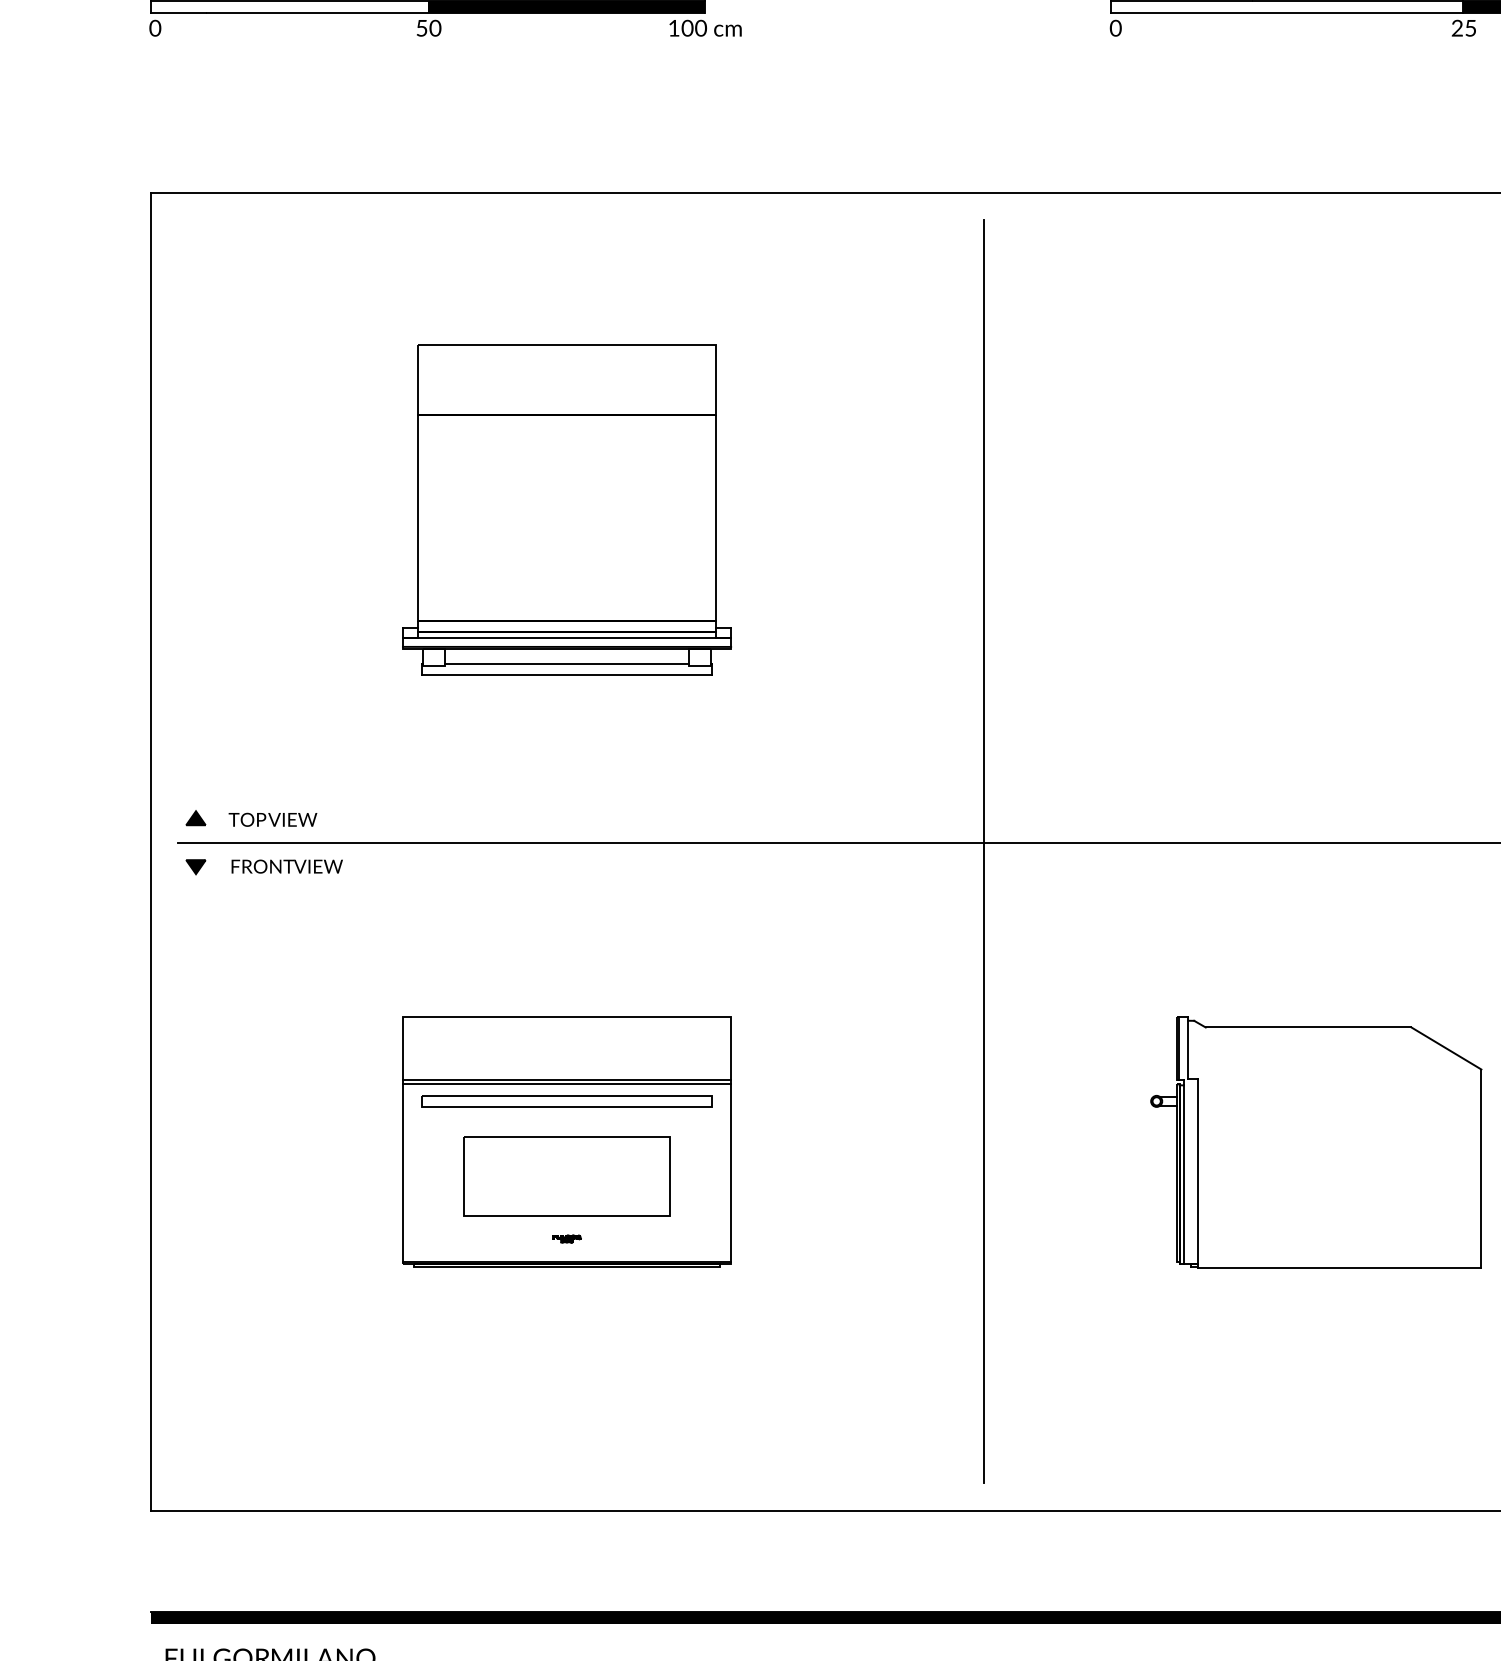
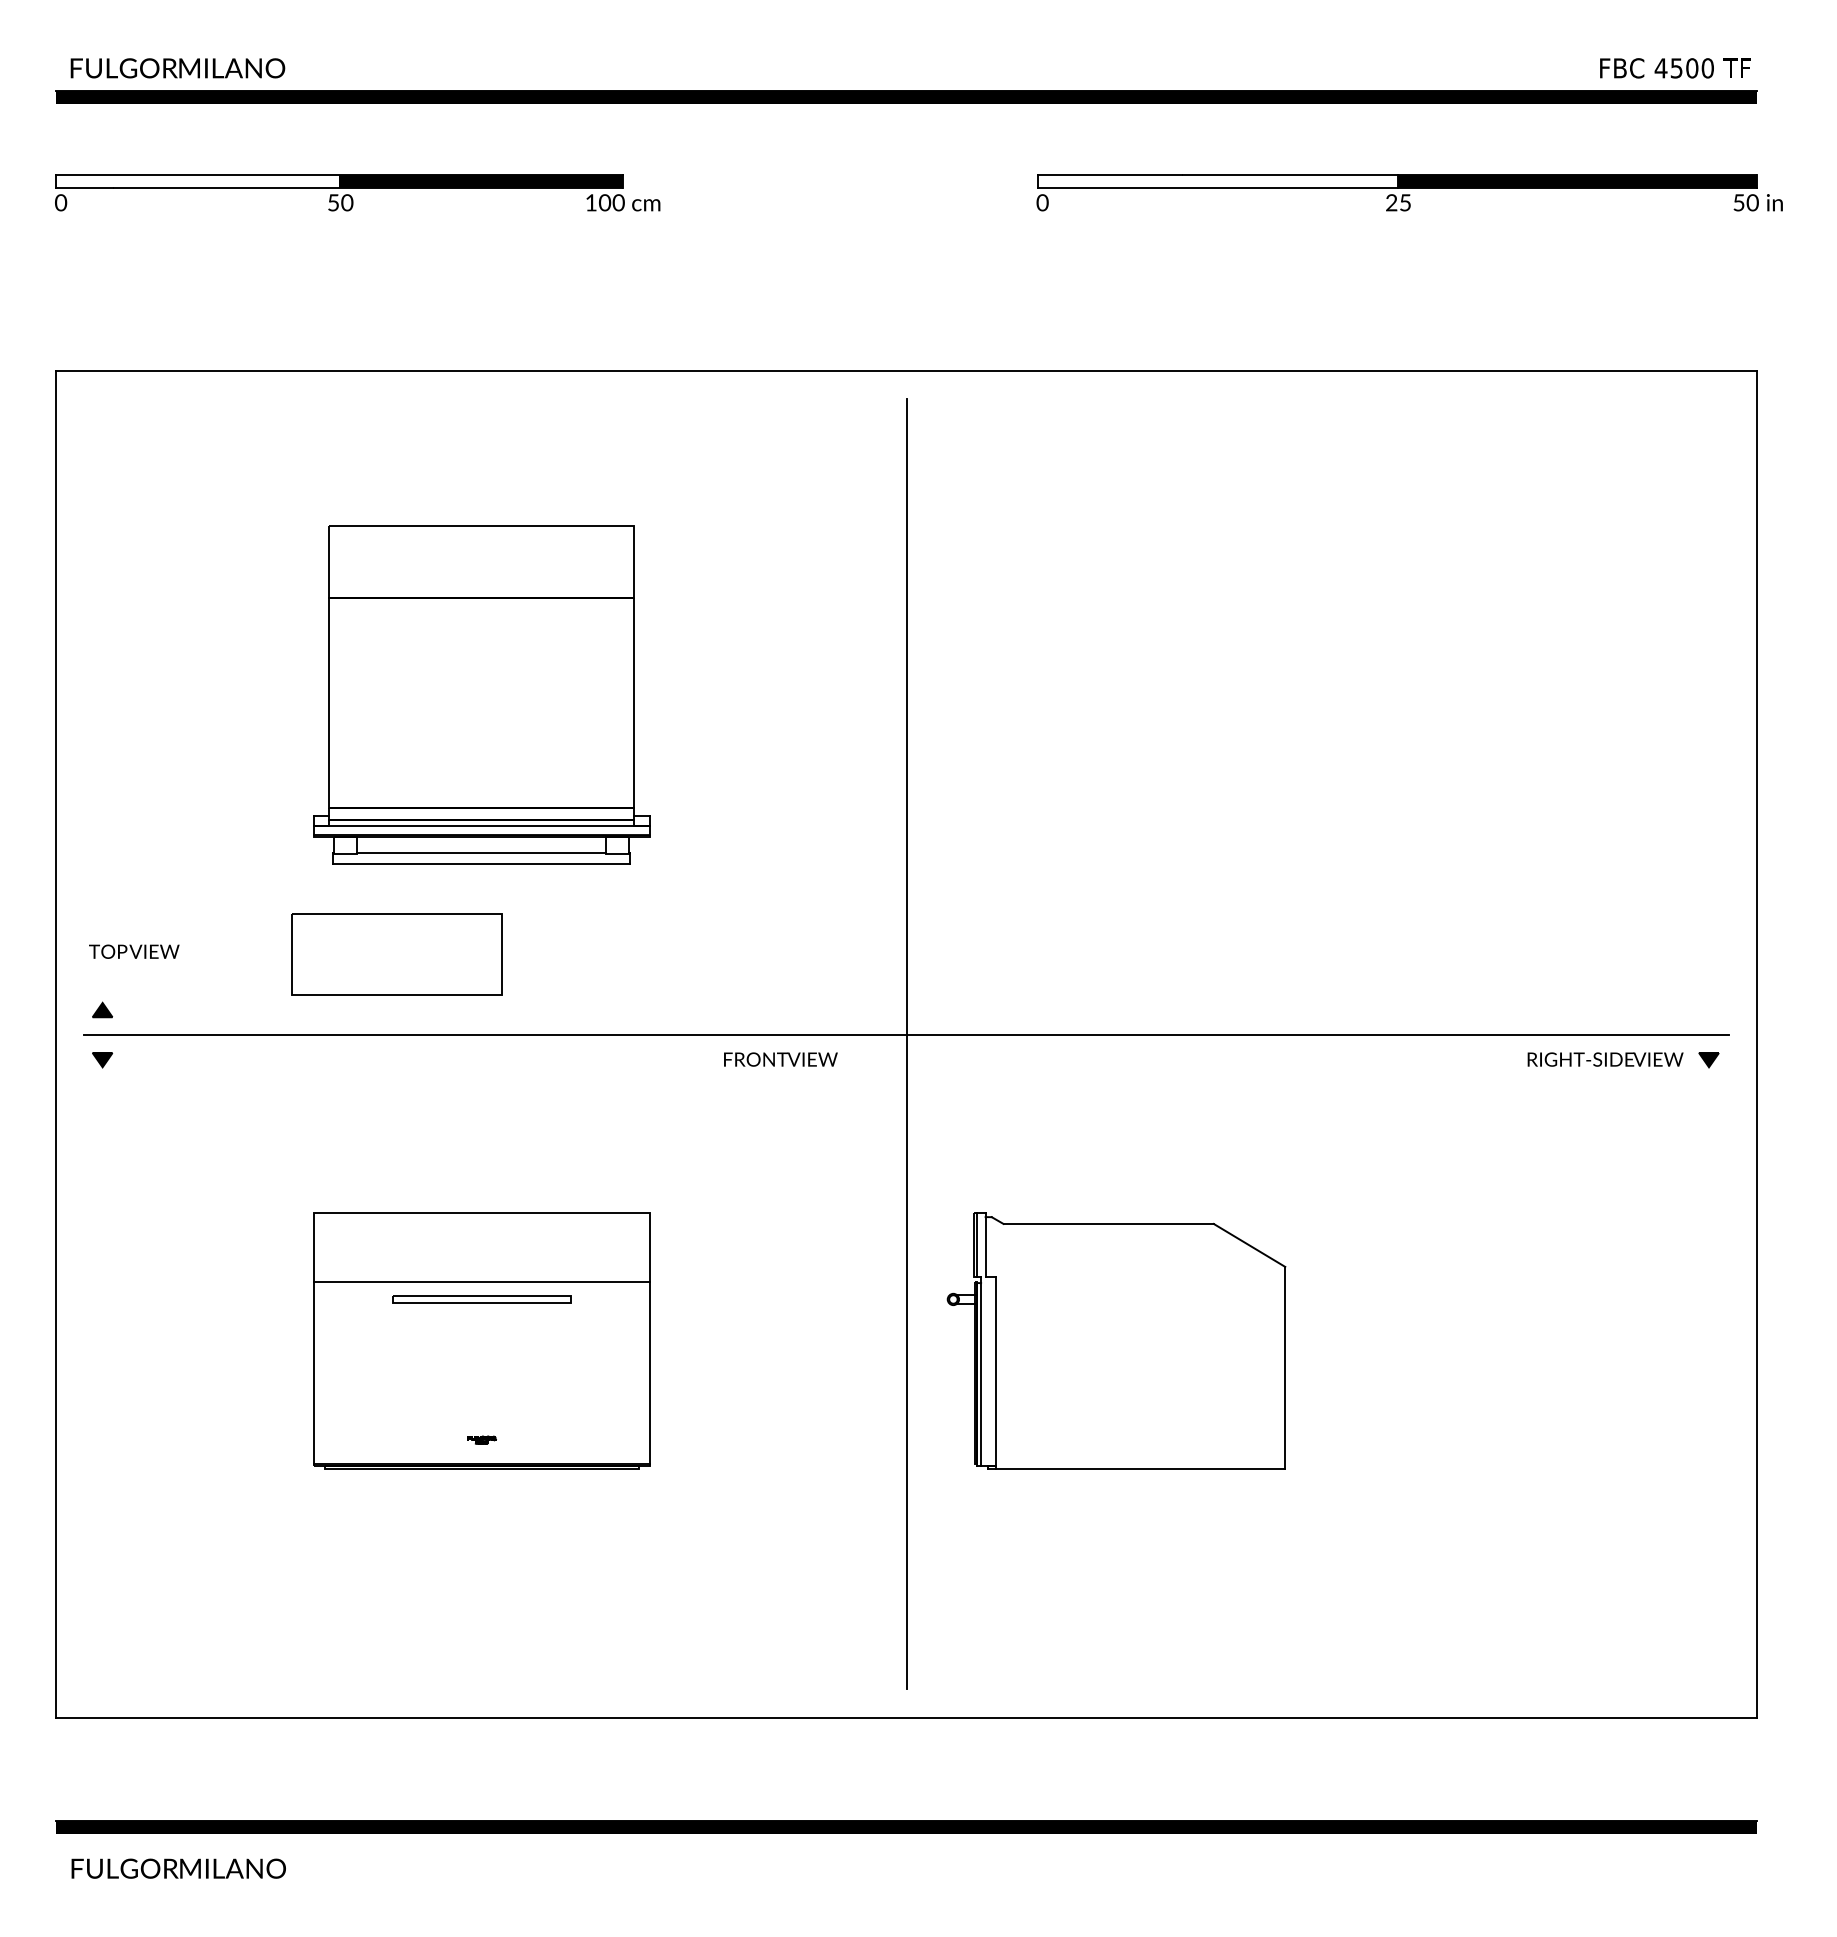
text: (273, 819) -> (134, 951), moved
text: (286, 866) -> (780, 1059), moved
line: (566, 1079) -> (481, 1277), removed
part: (566, 1101) -> (481, 1299), size x0.6
part: (1316, 1141) -> (1116, 1340), moved
part: (566, 1176) -> (396, 954), moved

